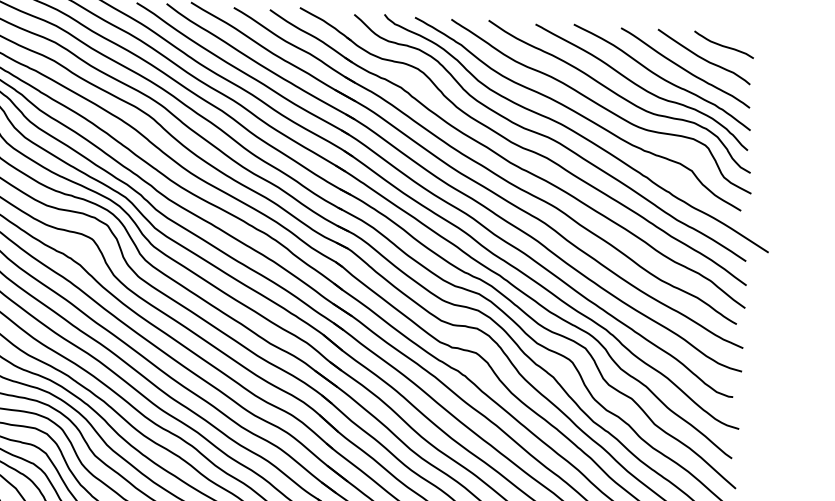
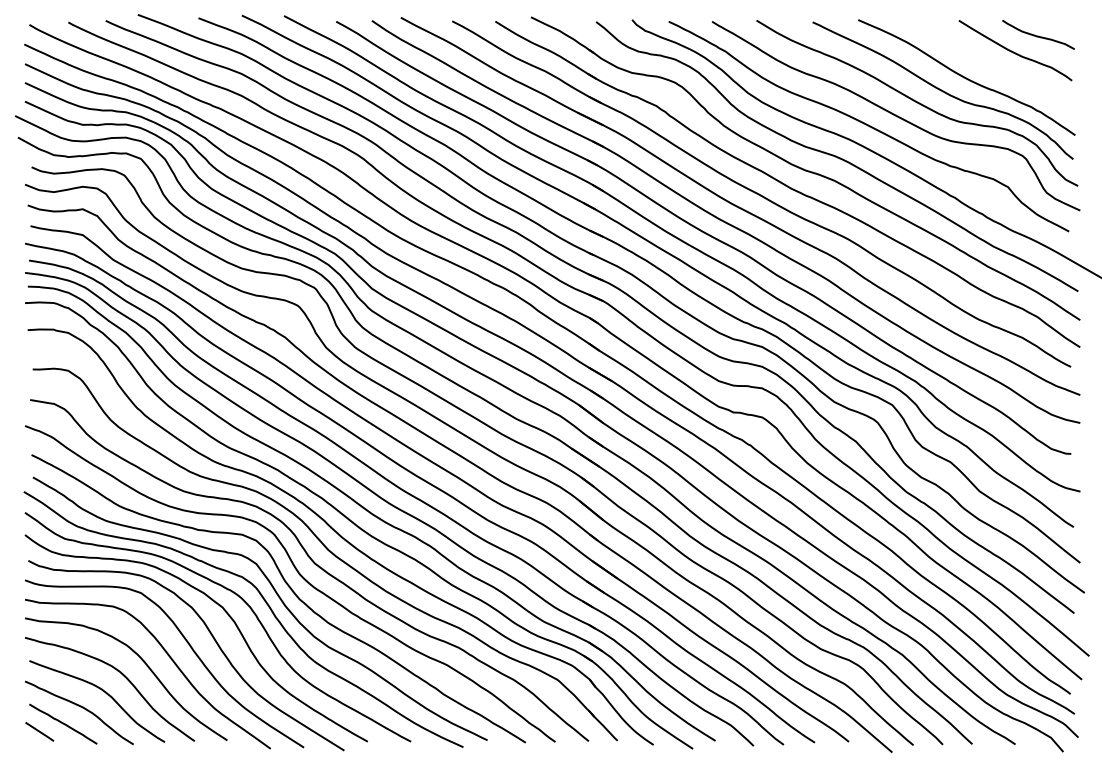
curve: (684, 68) -> (992, 65), removed

